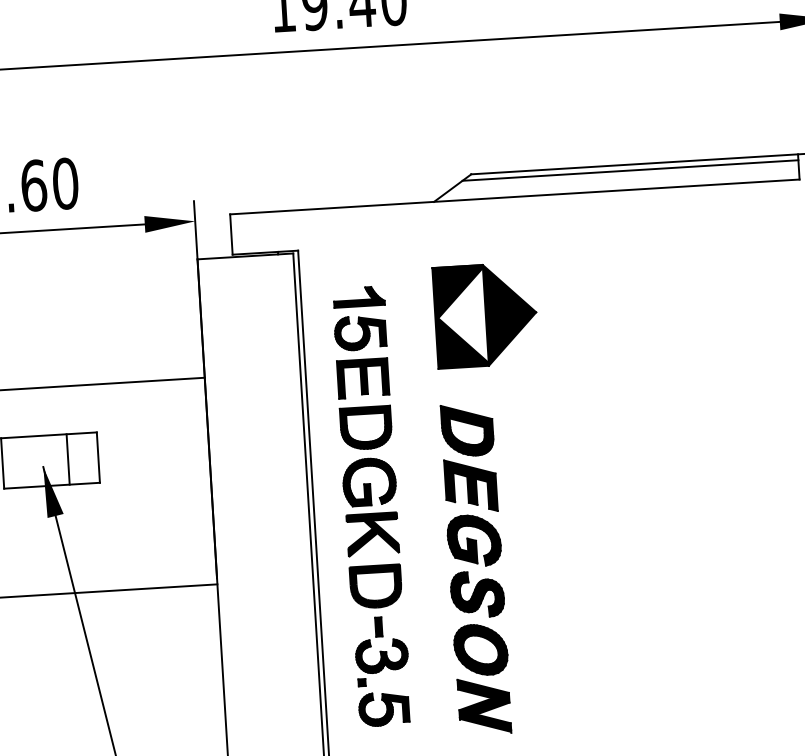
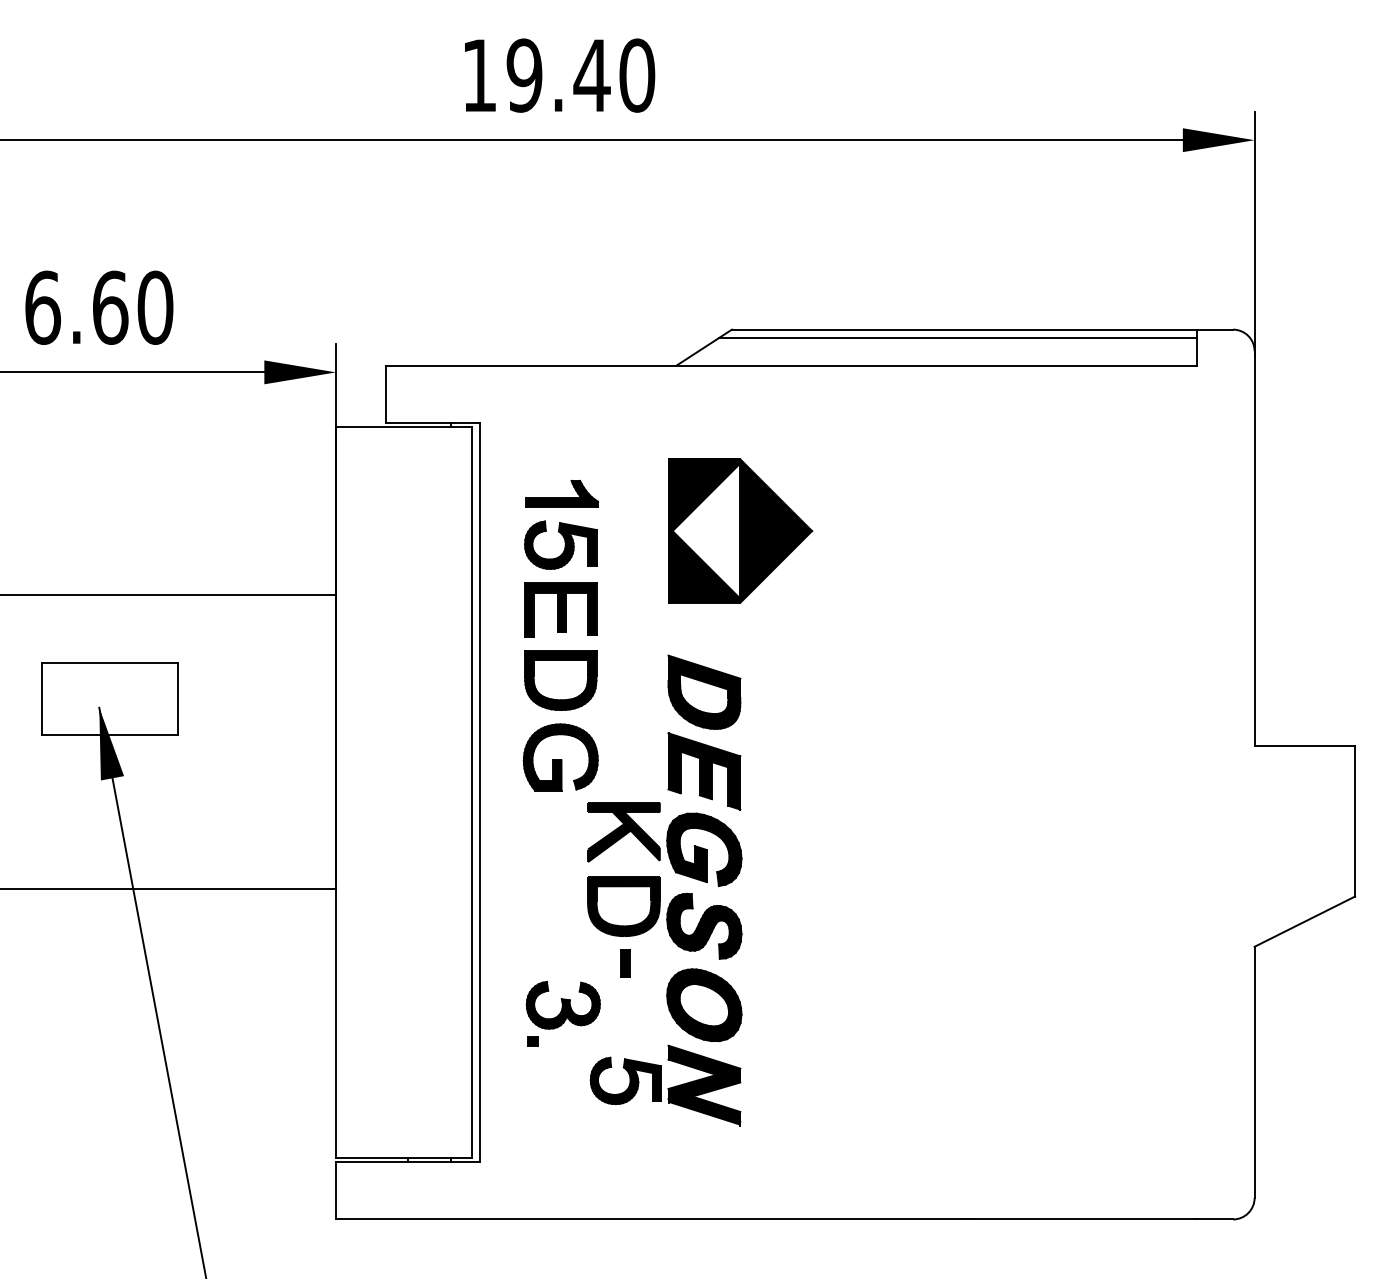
line: (68, 459) -> (135, 699), removed
part: (374, 565) -> (623, 876), moved
part: (378, 626) -> (625, 963), moved
part: (383, 708) -> (625, 1080), moved

